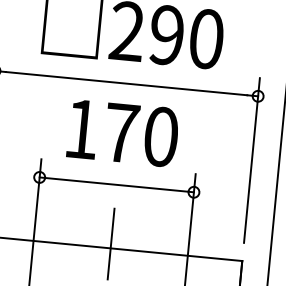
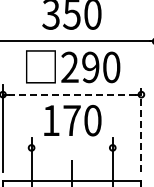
line: (125, 83) -> (71, 94), solid -> dashed
line: (252, 158) -> (141, 127), solid -> dashed
line: (115, 183) -> (71, 147), removed

